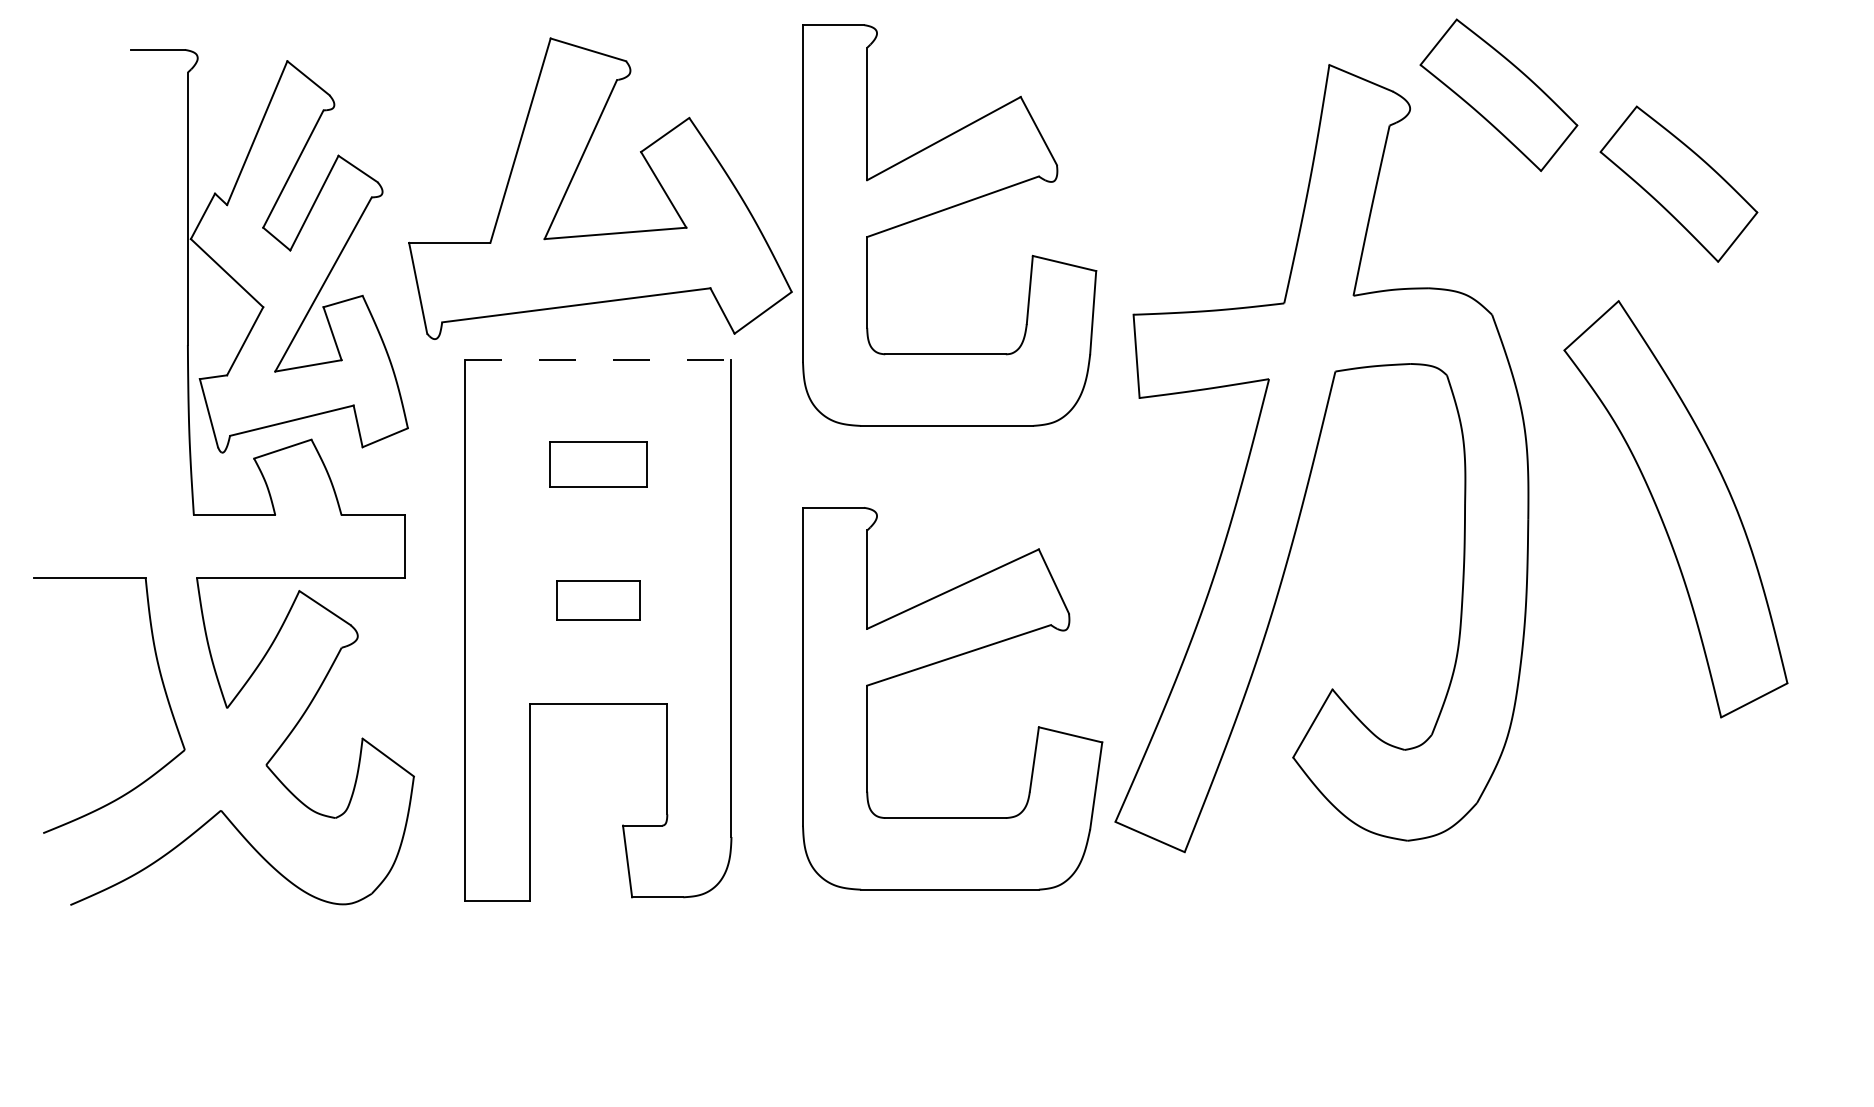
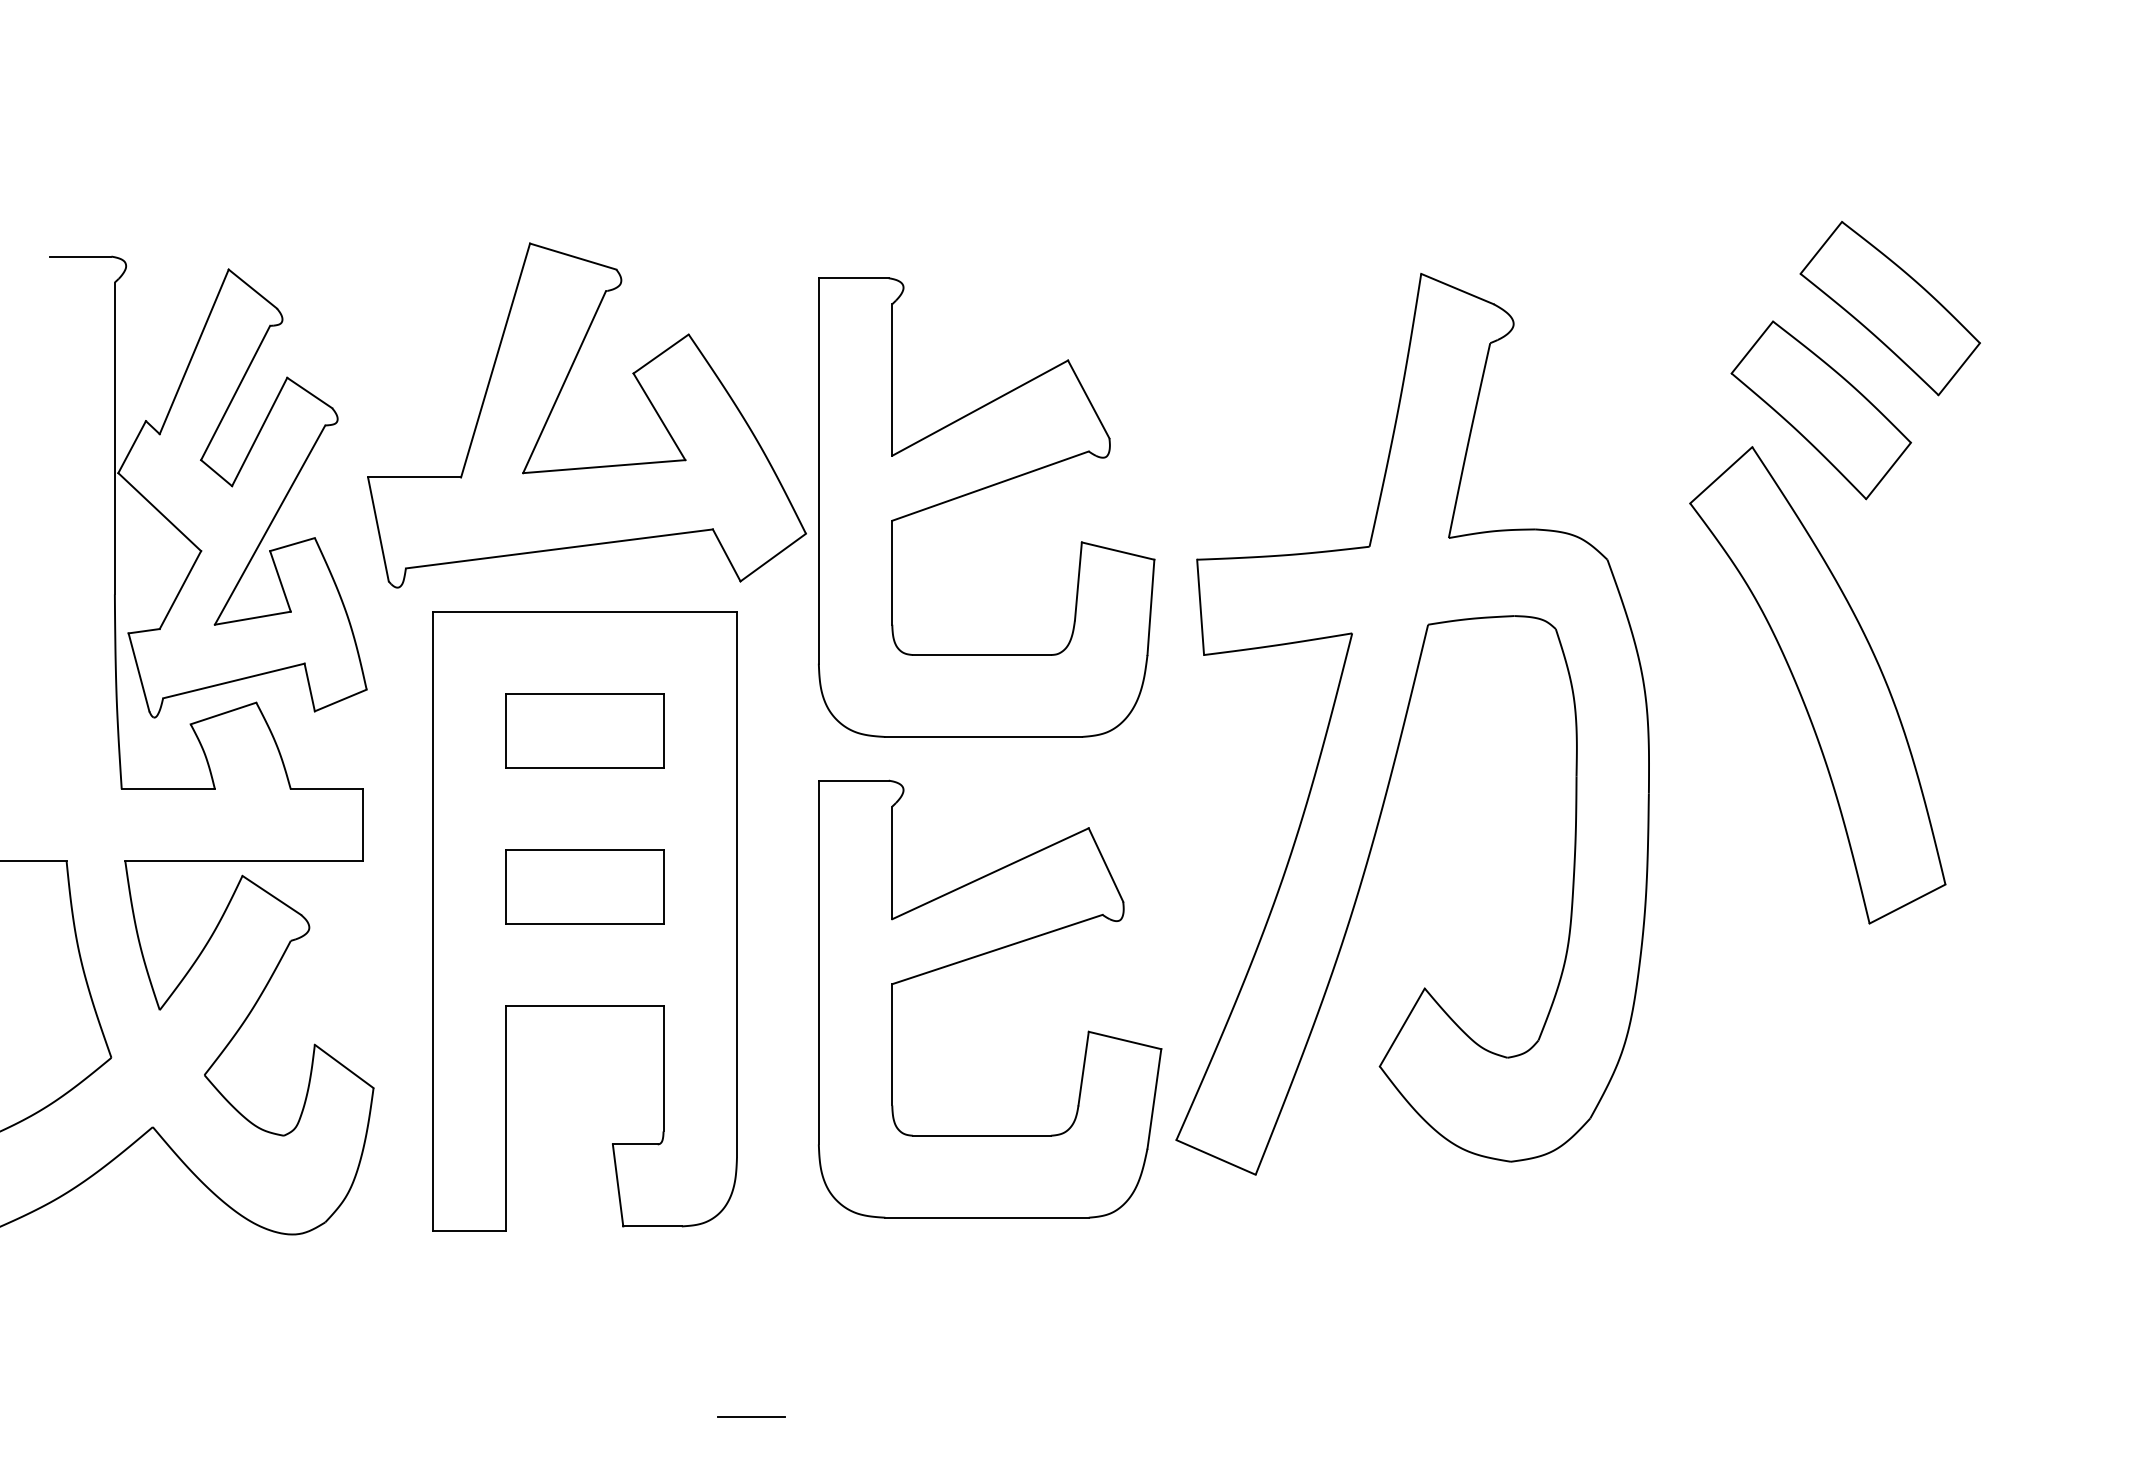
part: (1498, 95) -> (1889, 308), moved
part: (945, 210) -> (981, 490), moved
line: (599, 359) -> (585, 611), dashed -> solid
part: (598, 463) -> (584, 730), size x1.43
part: (1675, 509) -> (1817, 685), moved
part: (598, 600) -> (584, 886), size x1.67
line: (744, 1064) -> (751, 1417), added

